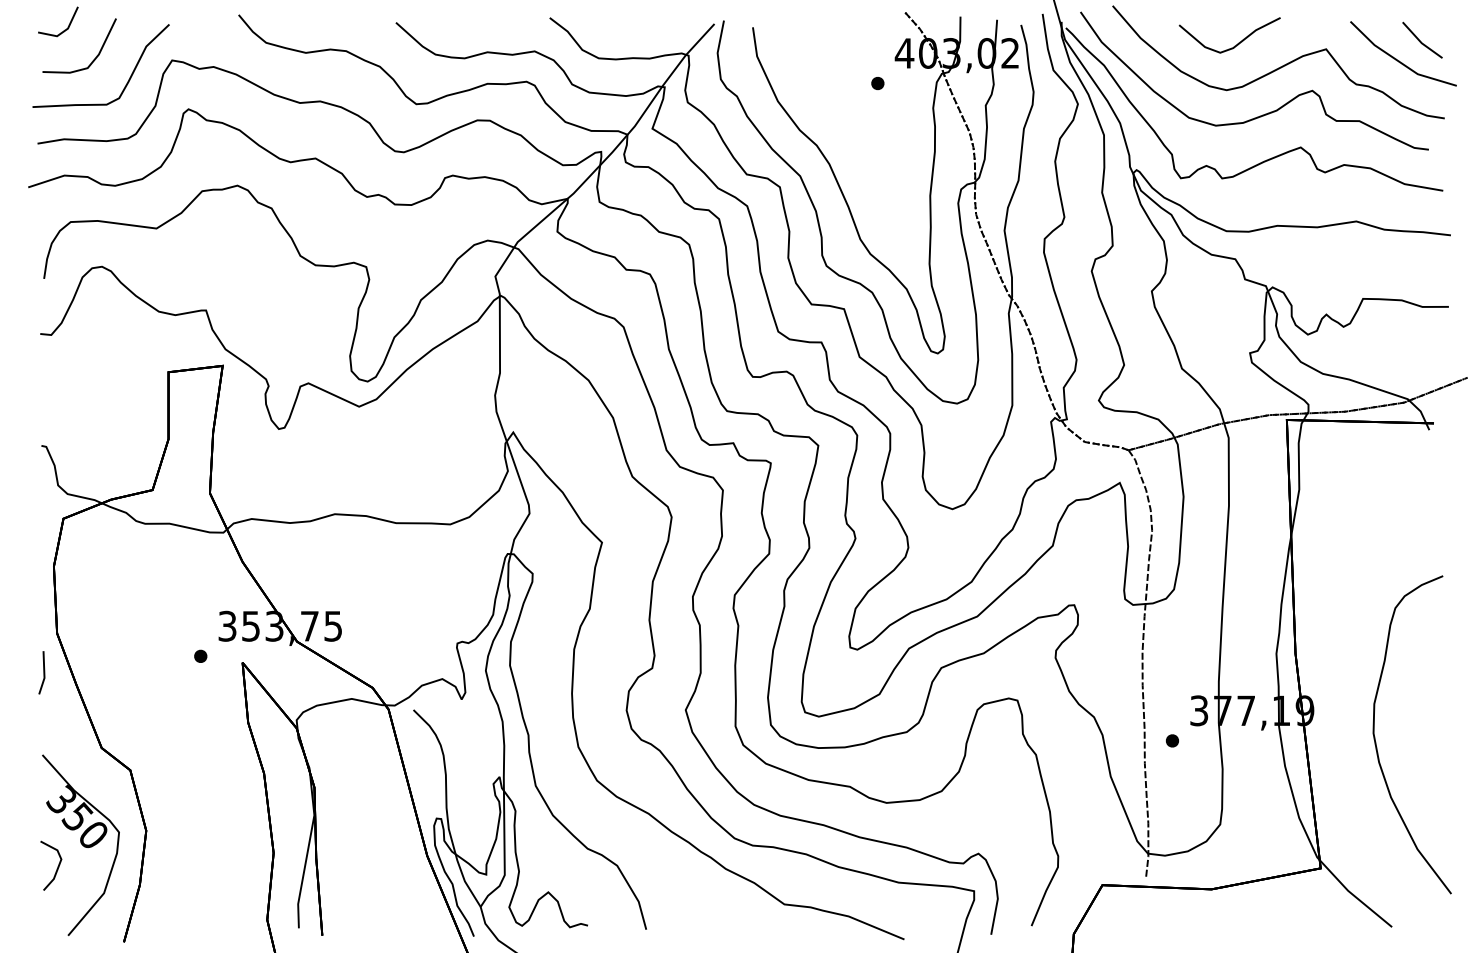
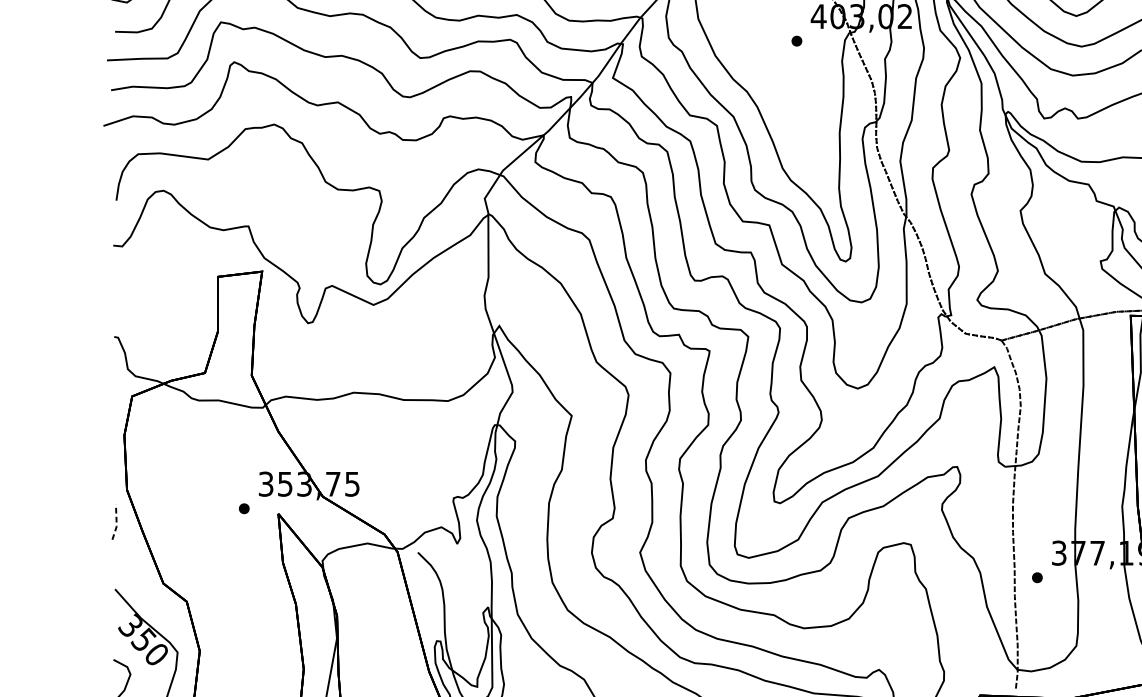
line: (44, 674) -> (116, 523), solid -> dashed

